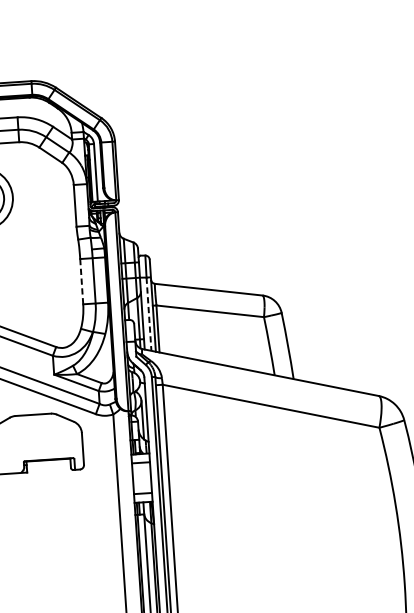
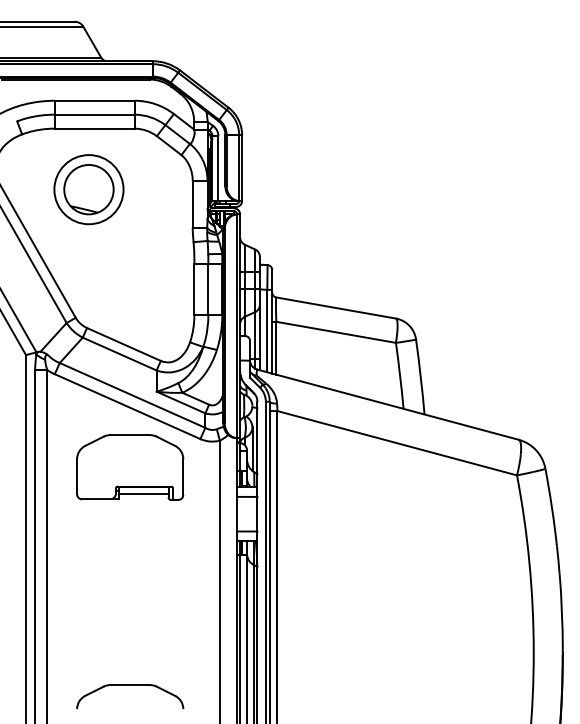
line: (81, 281) -> (194, 289), dashed -> solid
line: (149, 314) -> (267, 331), dashed -> solid
line: (48, 466) -> (143, 494), added

